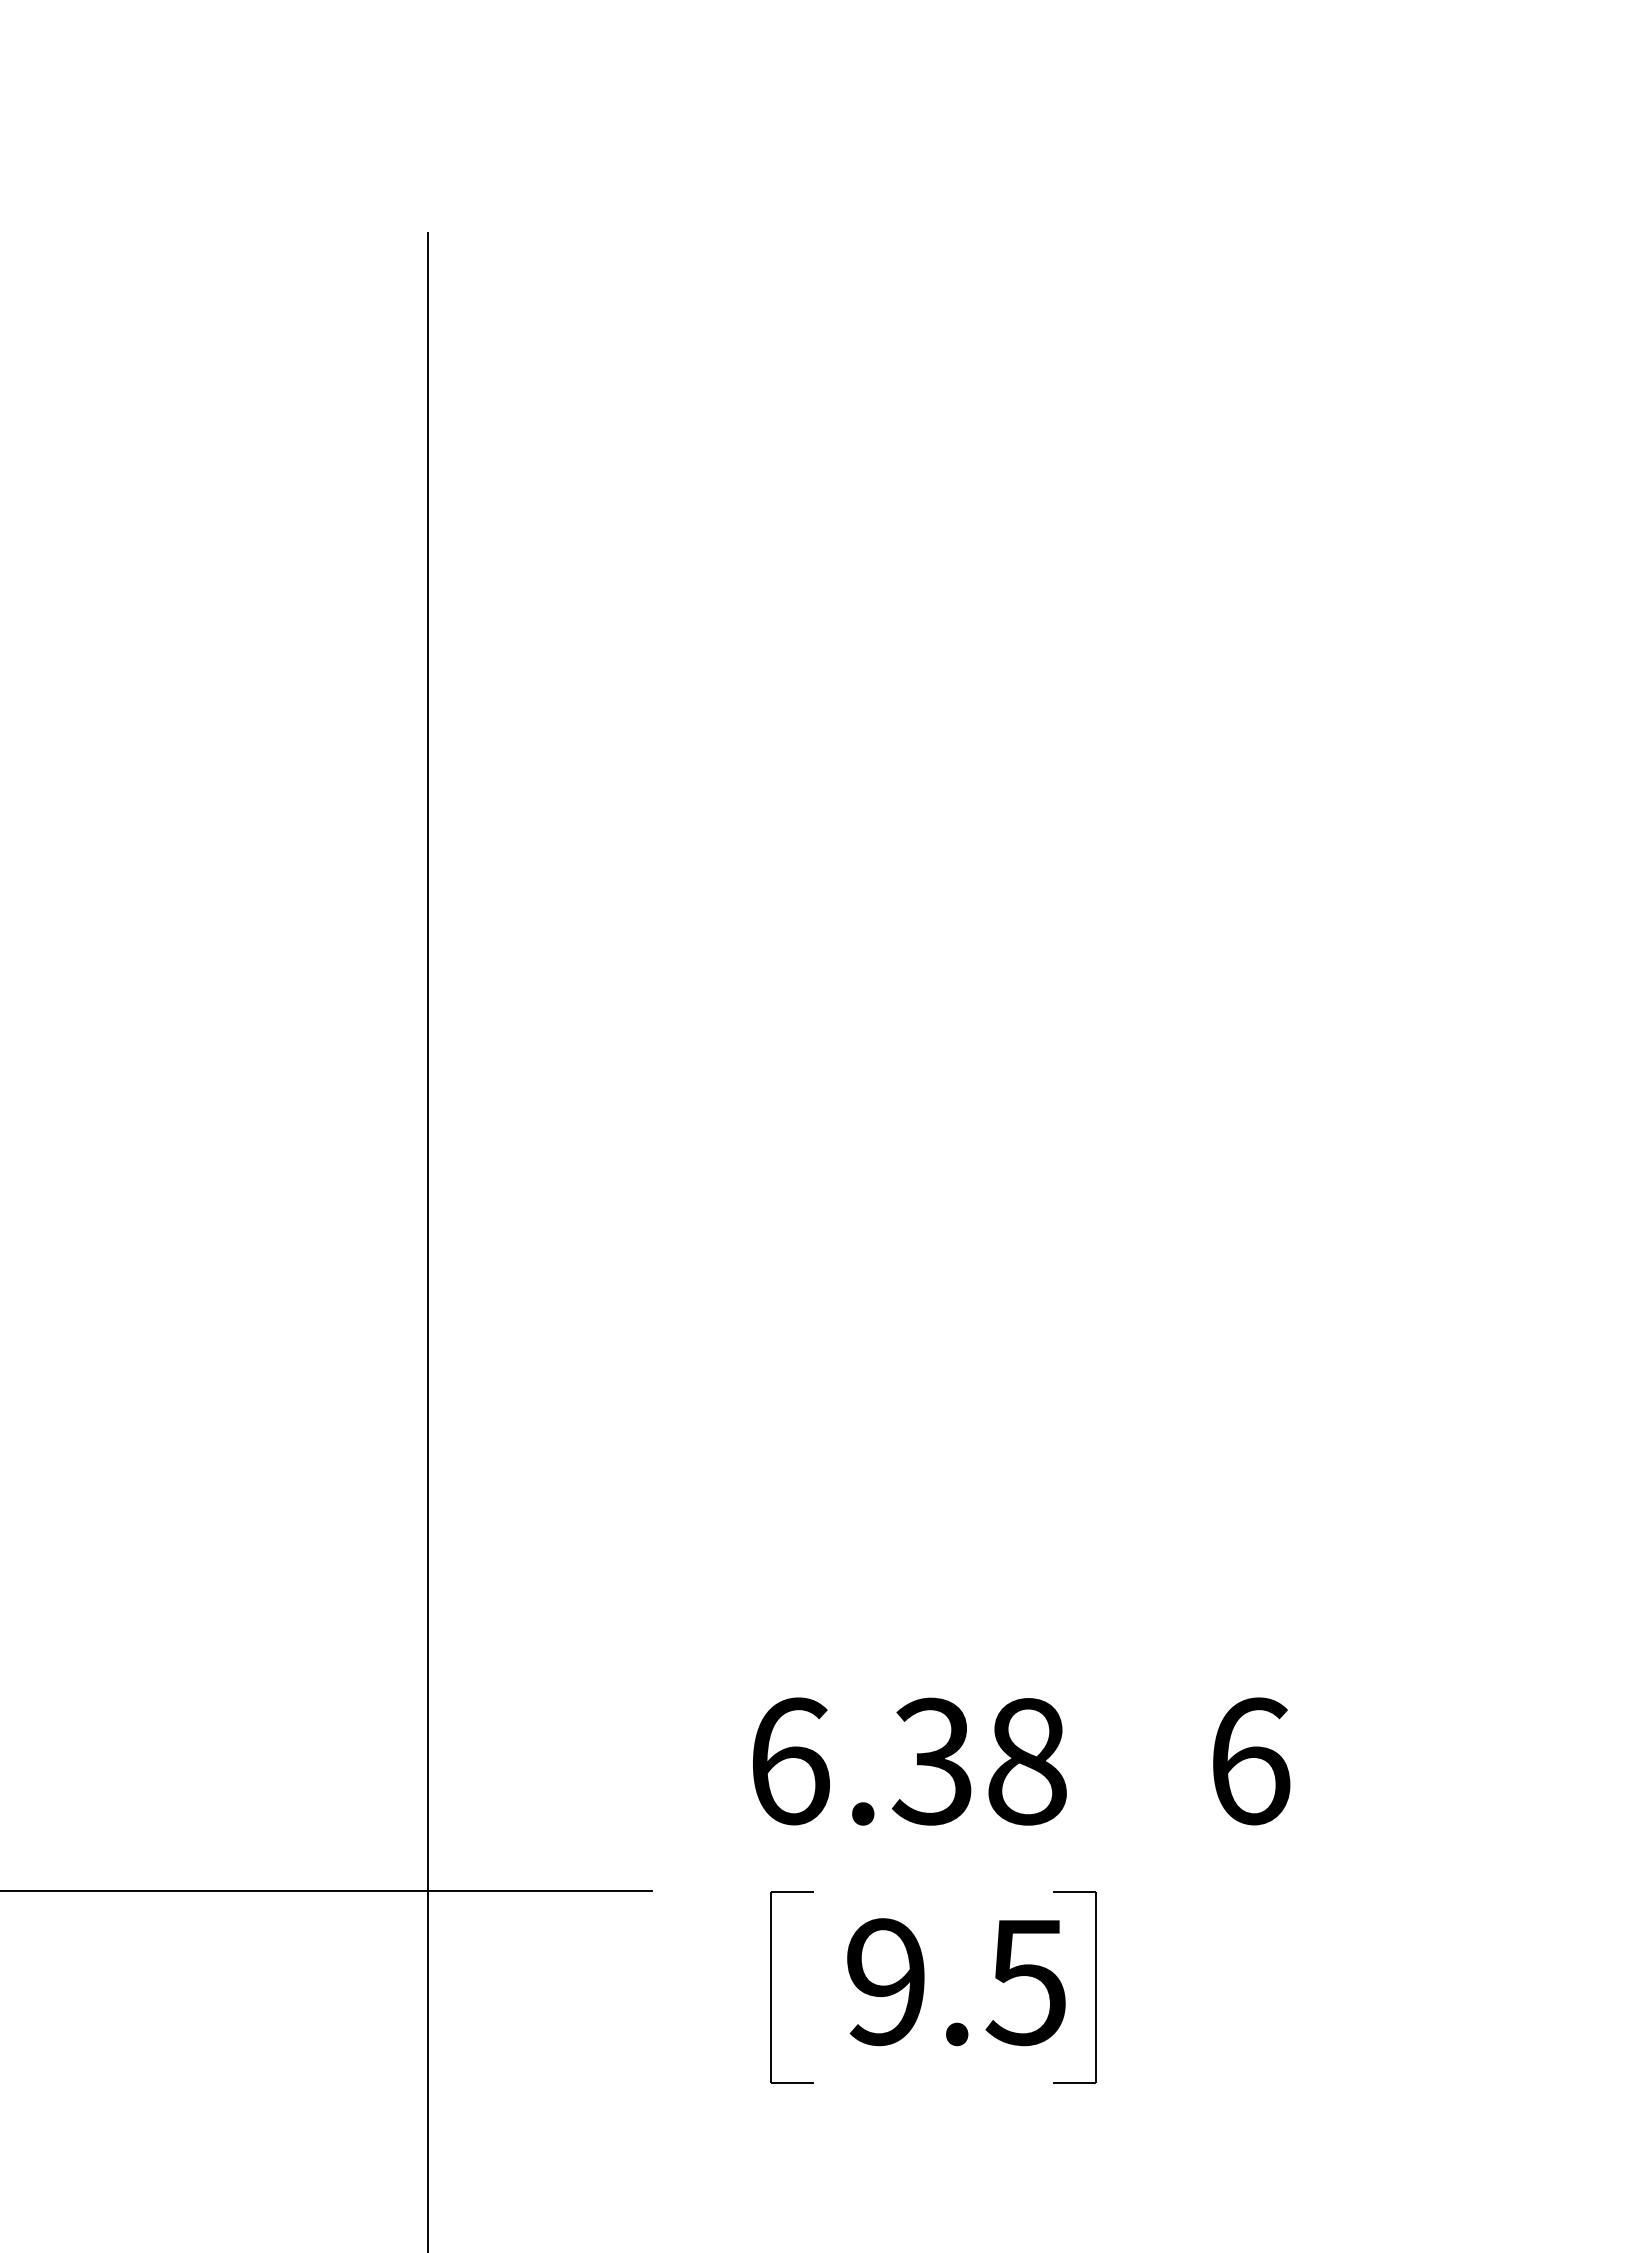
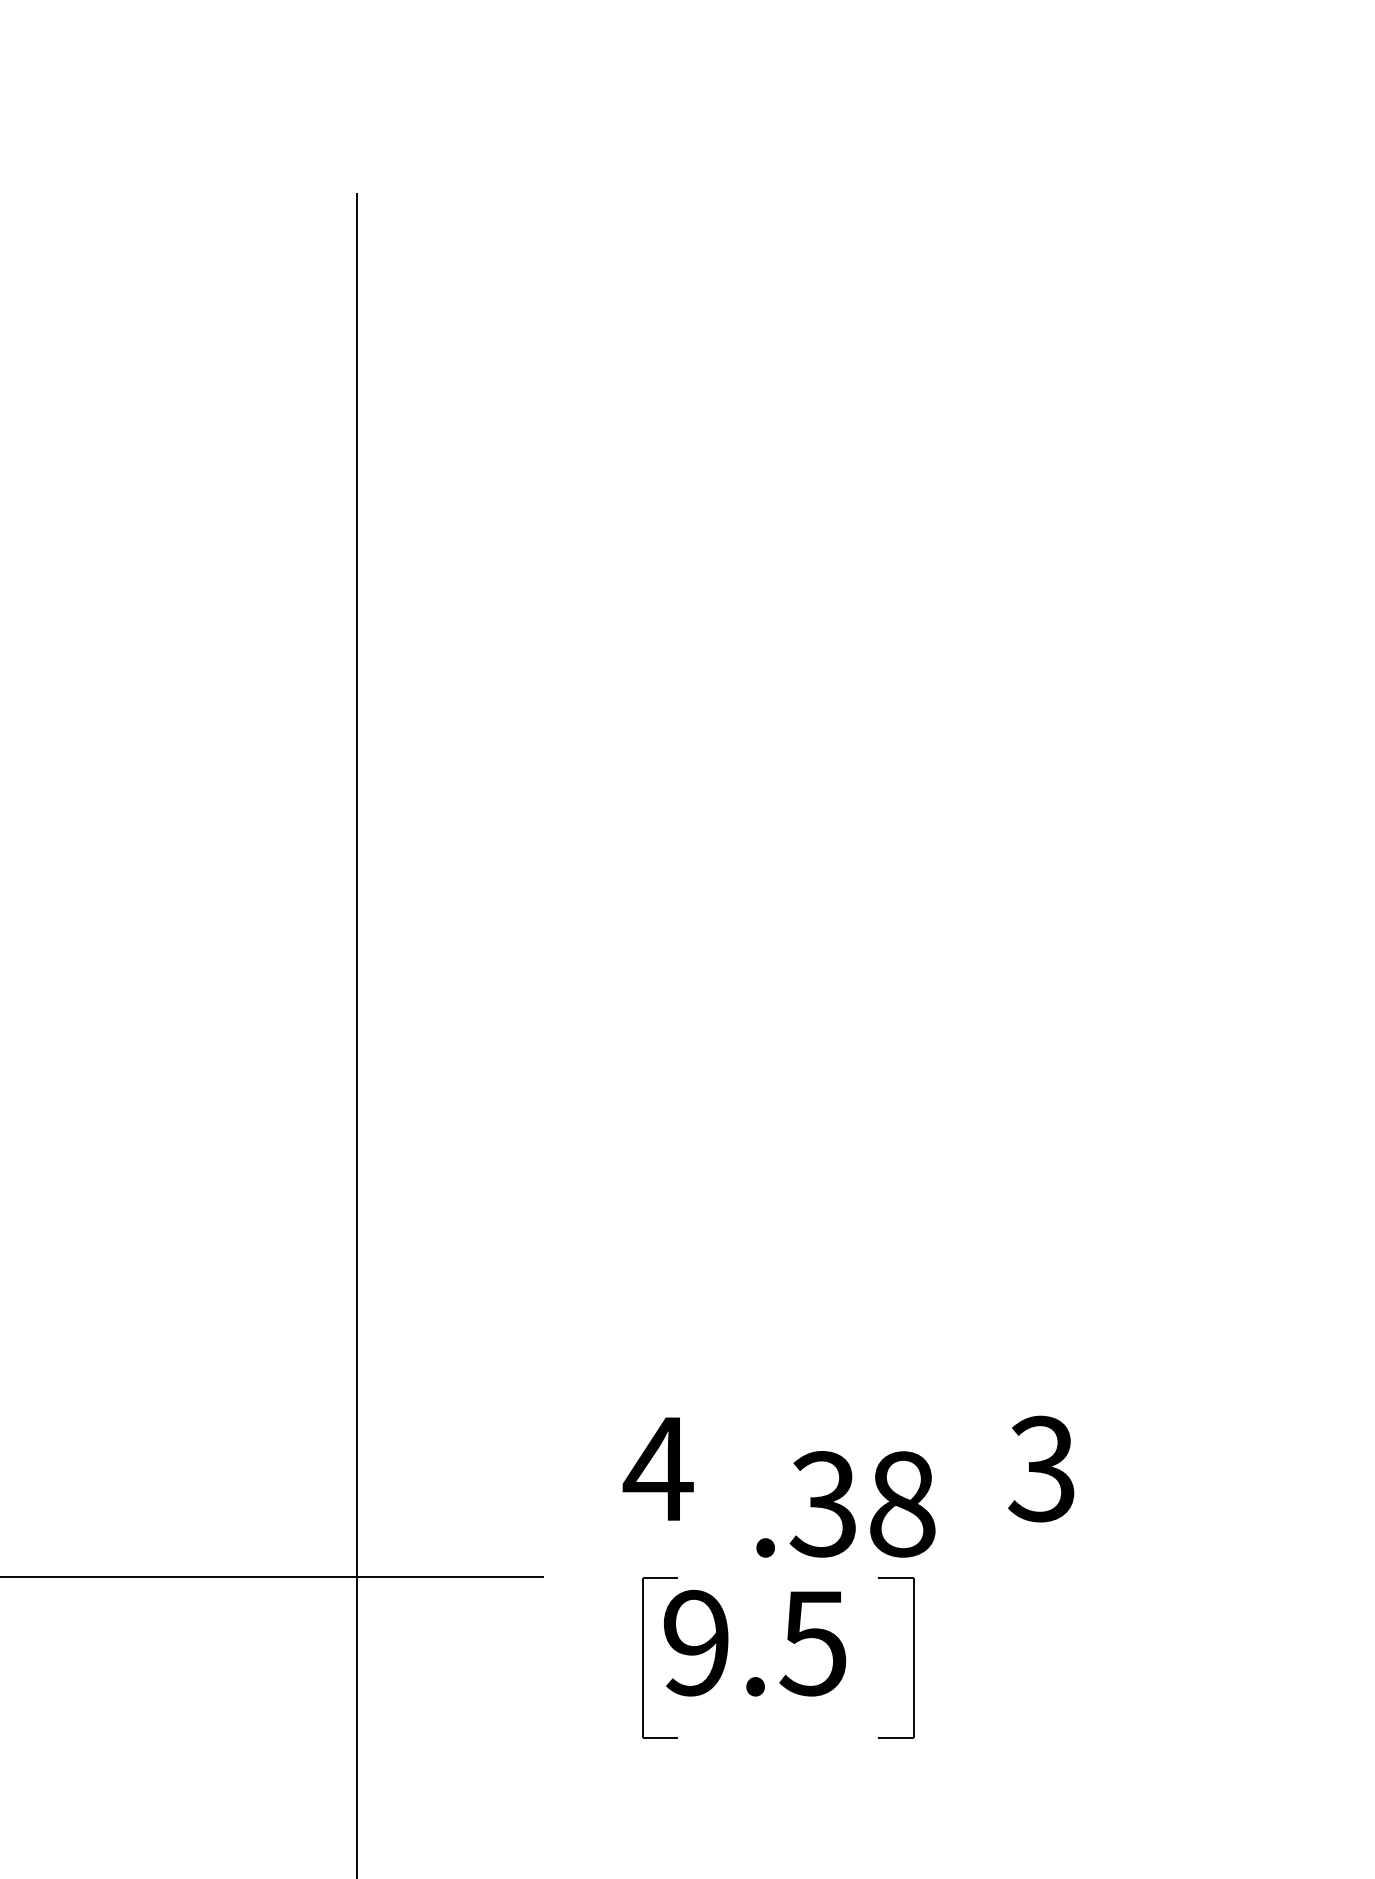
text: (789, 1761) -> (658, 1469), 6 -> 4
text: (959, 1761) -> (845, 1504), moved
text: (1249, 1761) -> (1041, 1469), 6 -> 3
text: (956, 1982) -> (755, 1643), moved

